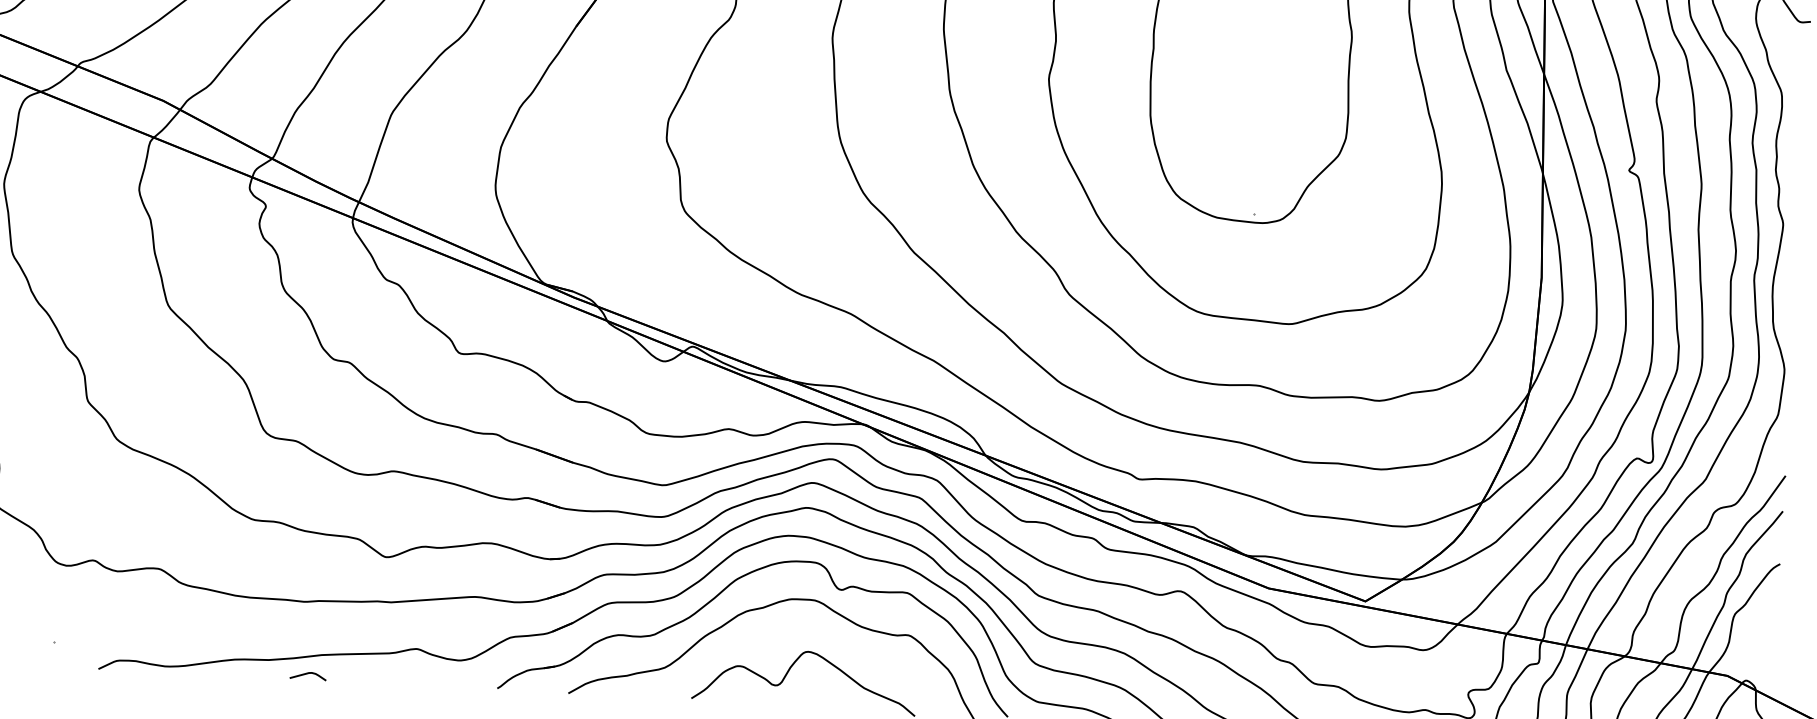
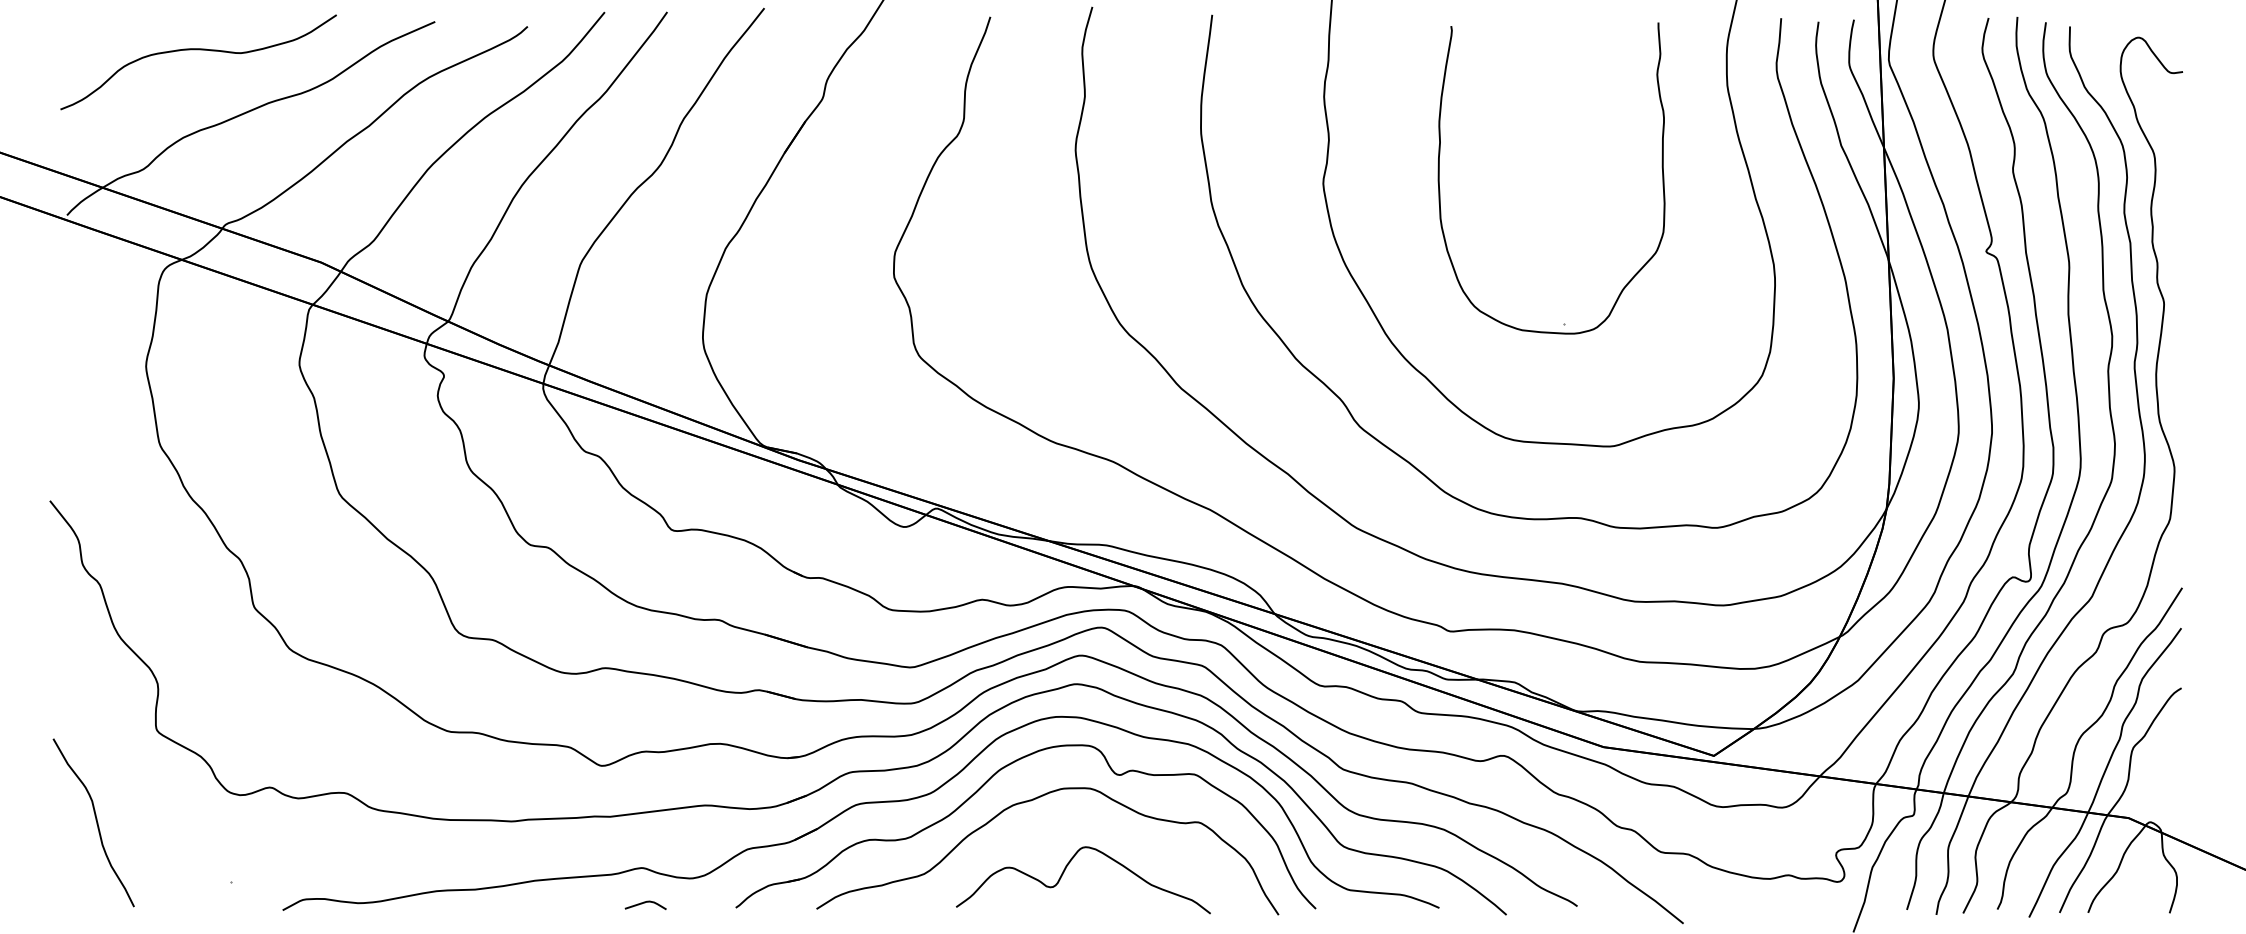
curve: (308, 674) -> (645, 903), moved

